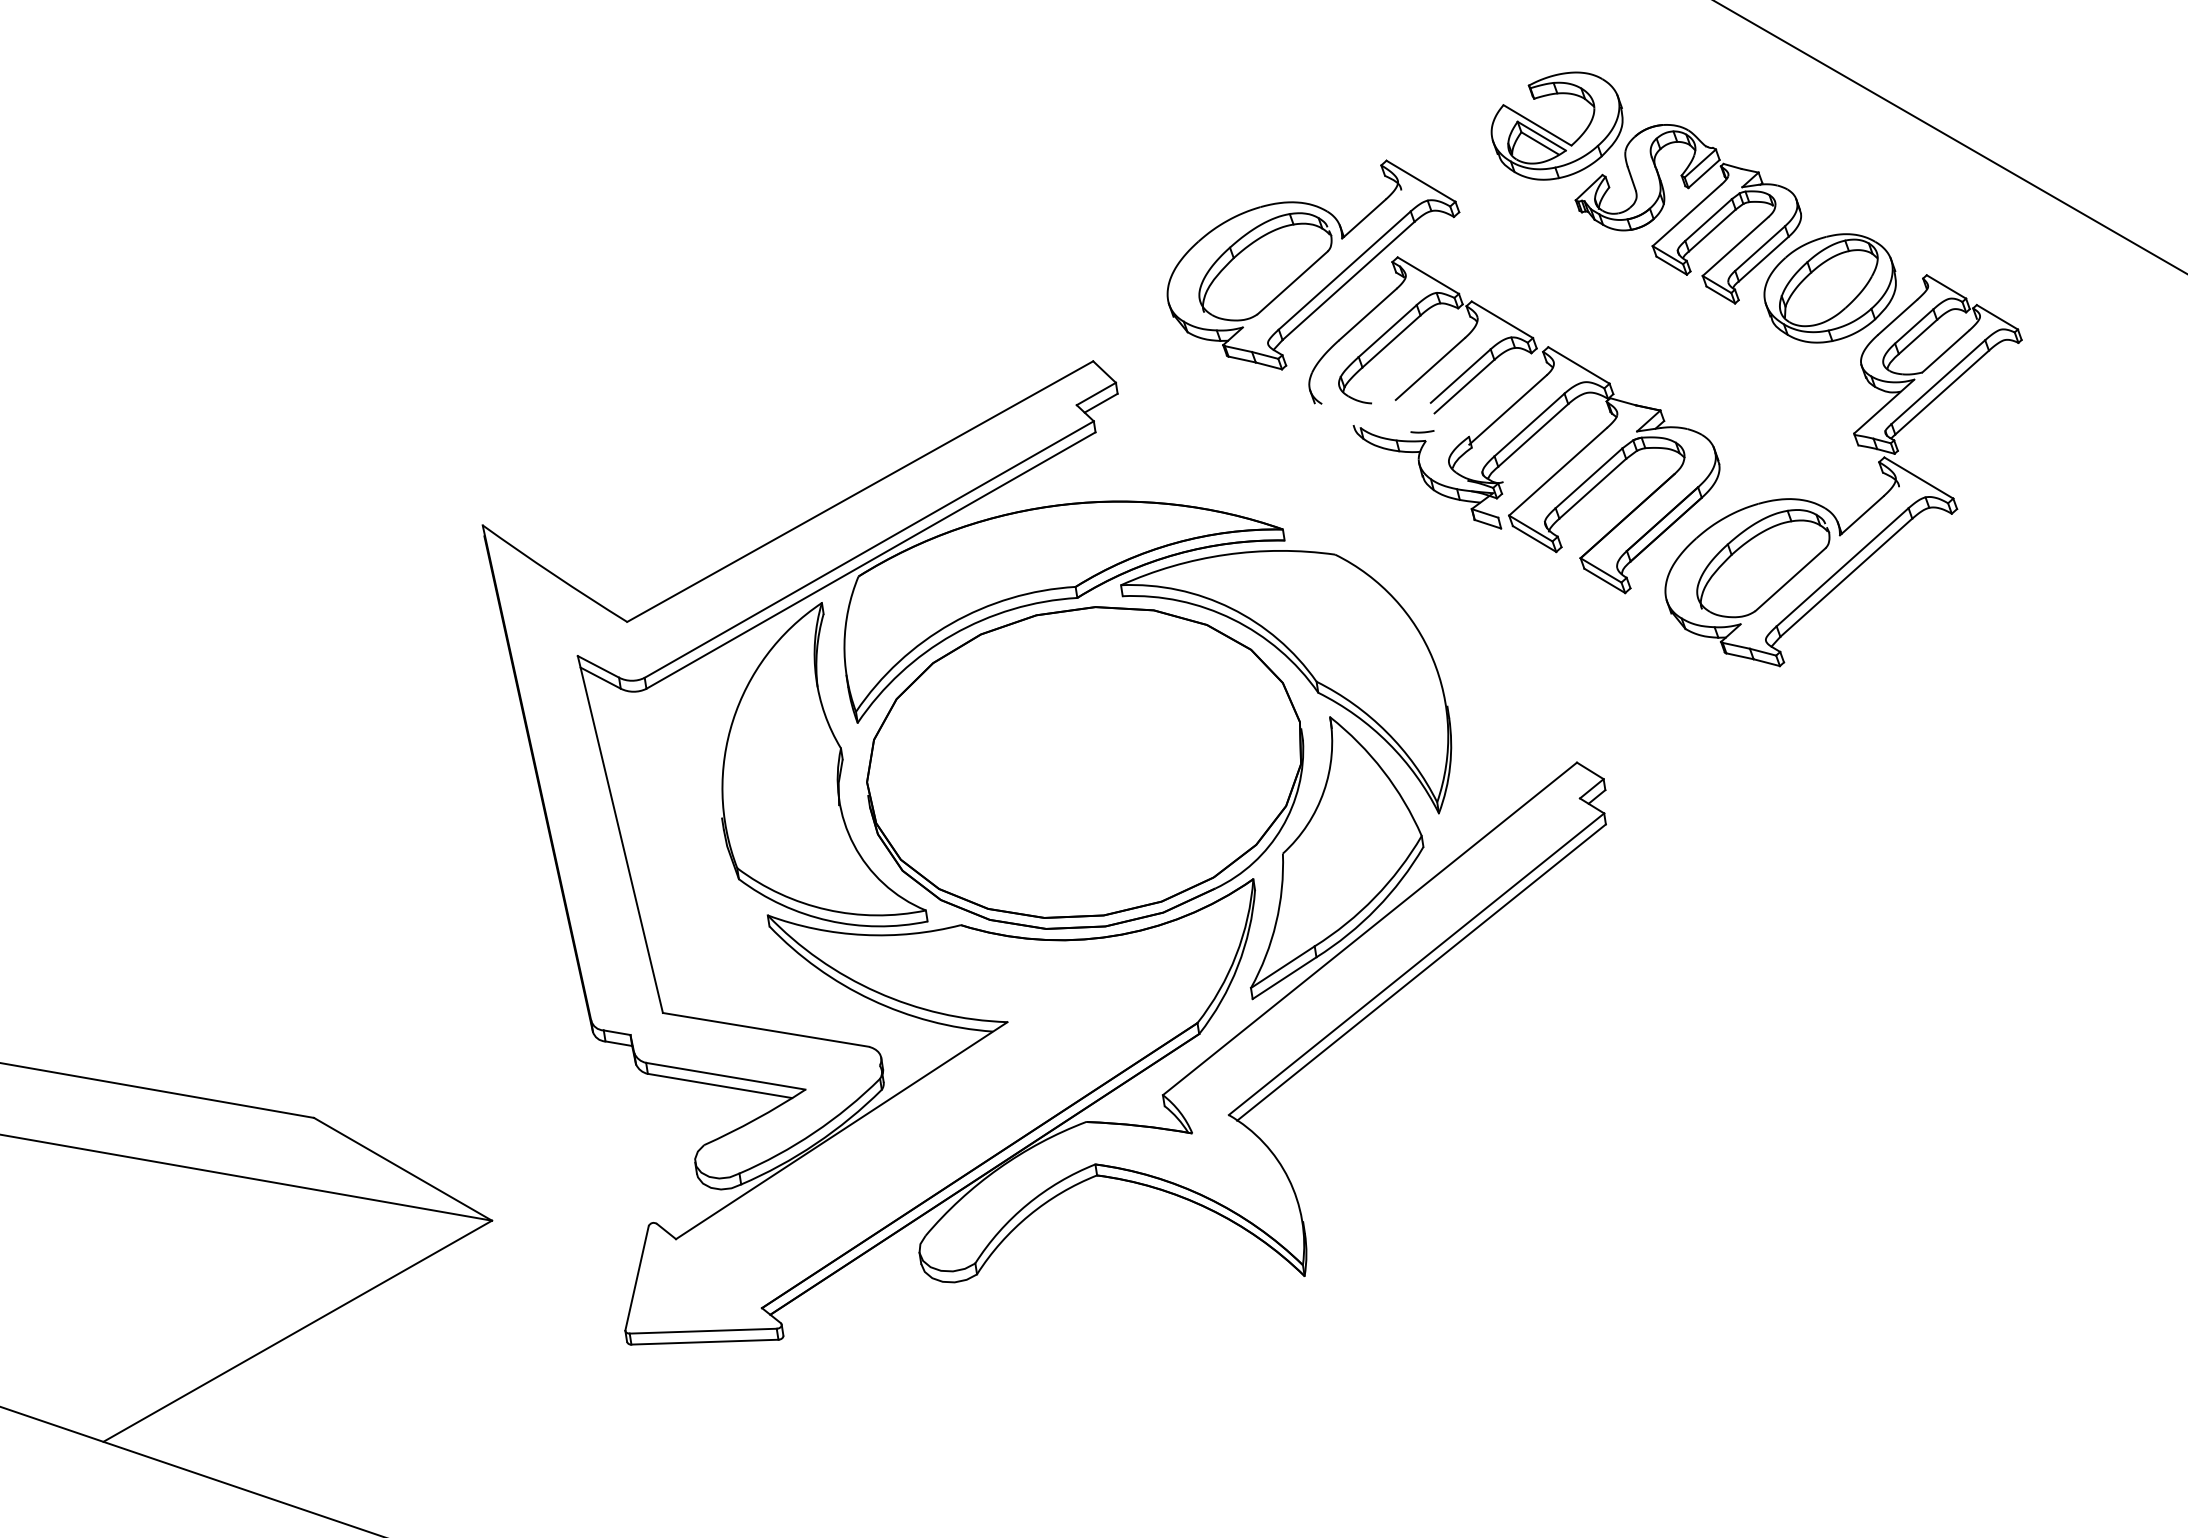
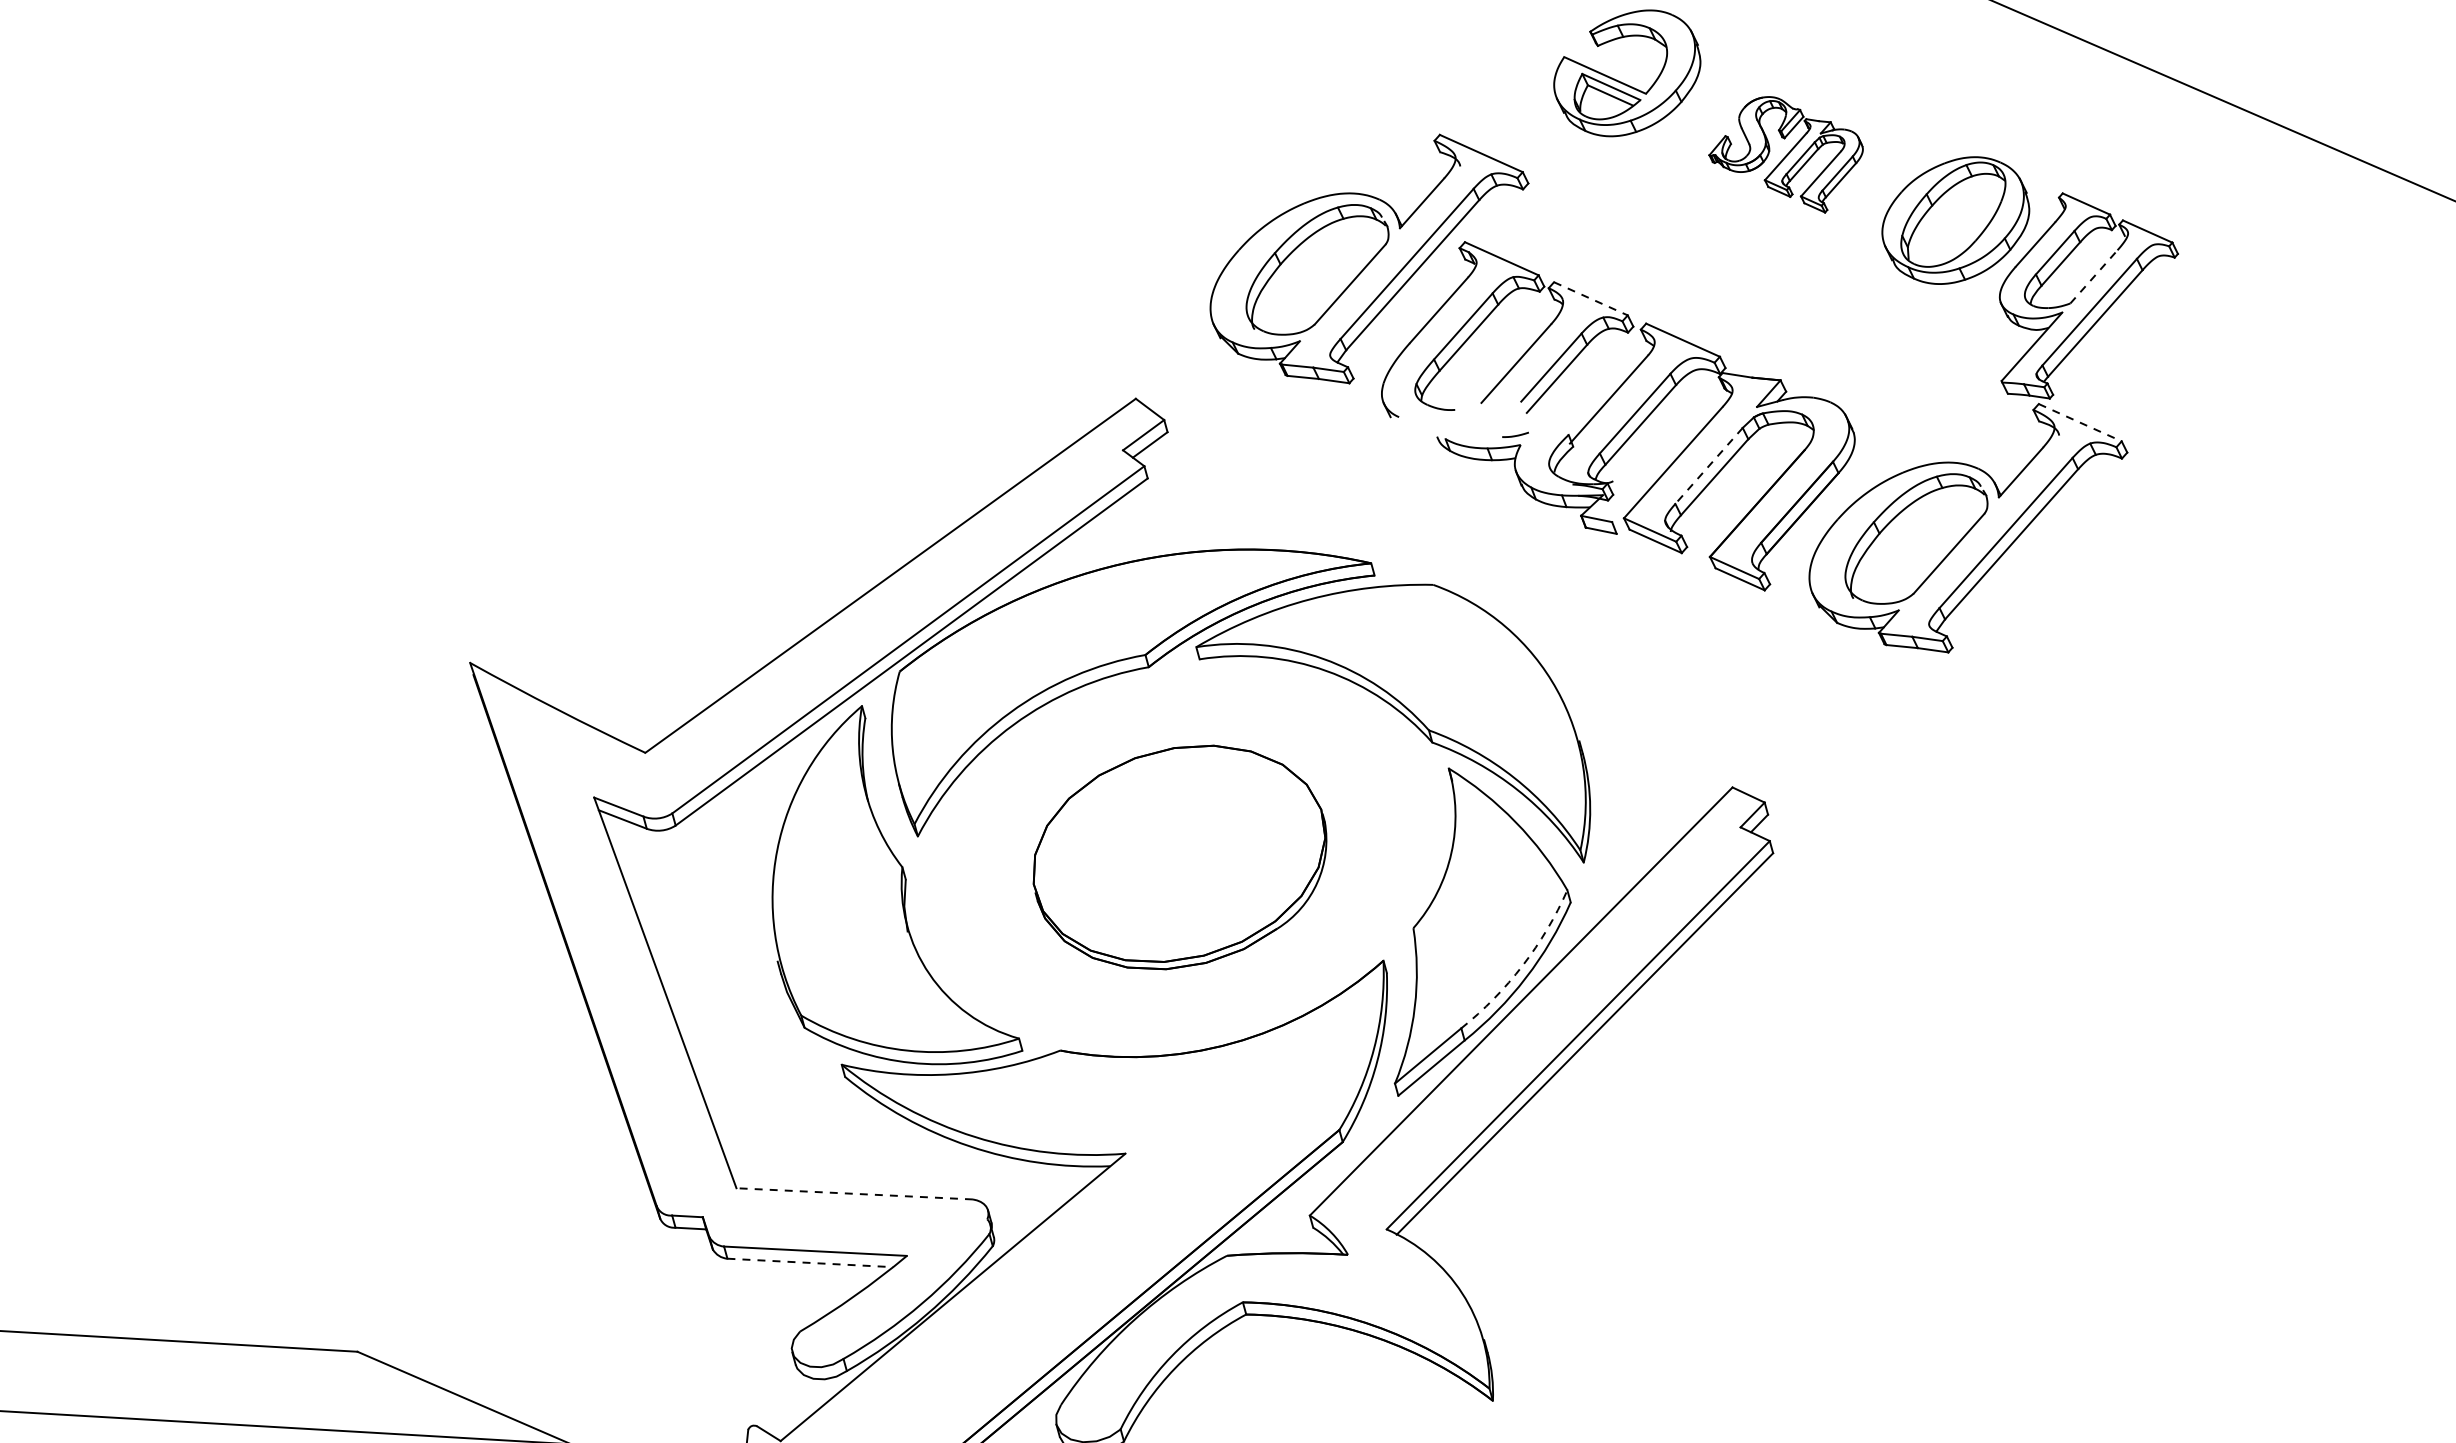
part: (1688, 214) -> (1786, 156), size x0.6
line: (1502, 319) -> (1591, 298), solid -> dashed
line: (1946, 351) -> (2094, 276), solid -> dashed
line: (1589, 478) -> (1709, 466), solid -> dashed
line: (1919, 478) -> (2081, 423), solid -> dashed
part: (1085, 767) -> (1180, 856), size x0.6
arc: (1374, 897) -> (1522, 965), solid -> dashed
line: (765, 1029) -> (854, 1193), solid -> dashed
line: (720, 1086) -> (810, 1263), solid -> dashed

